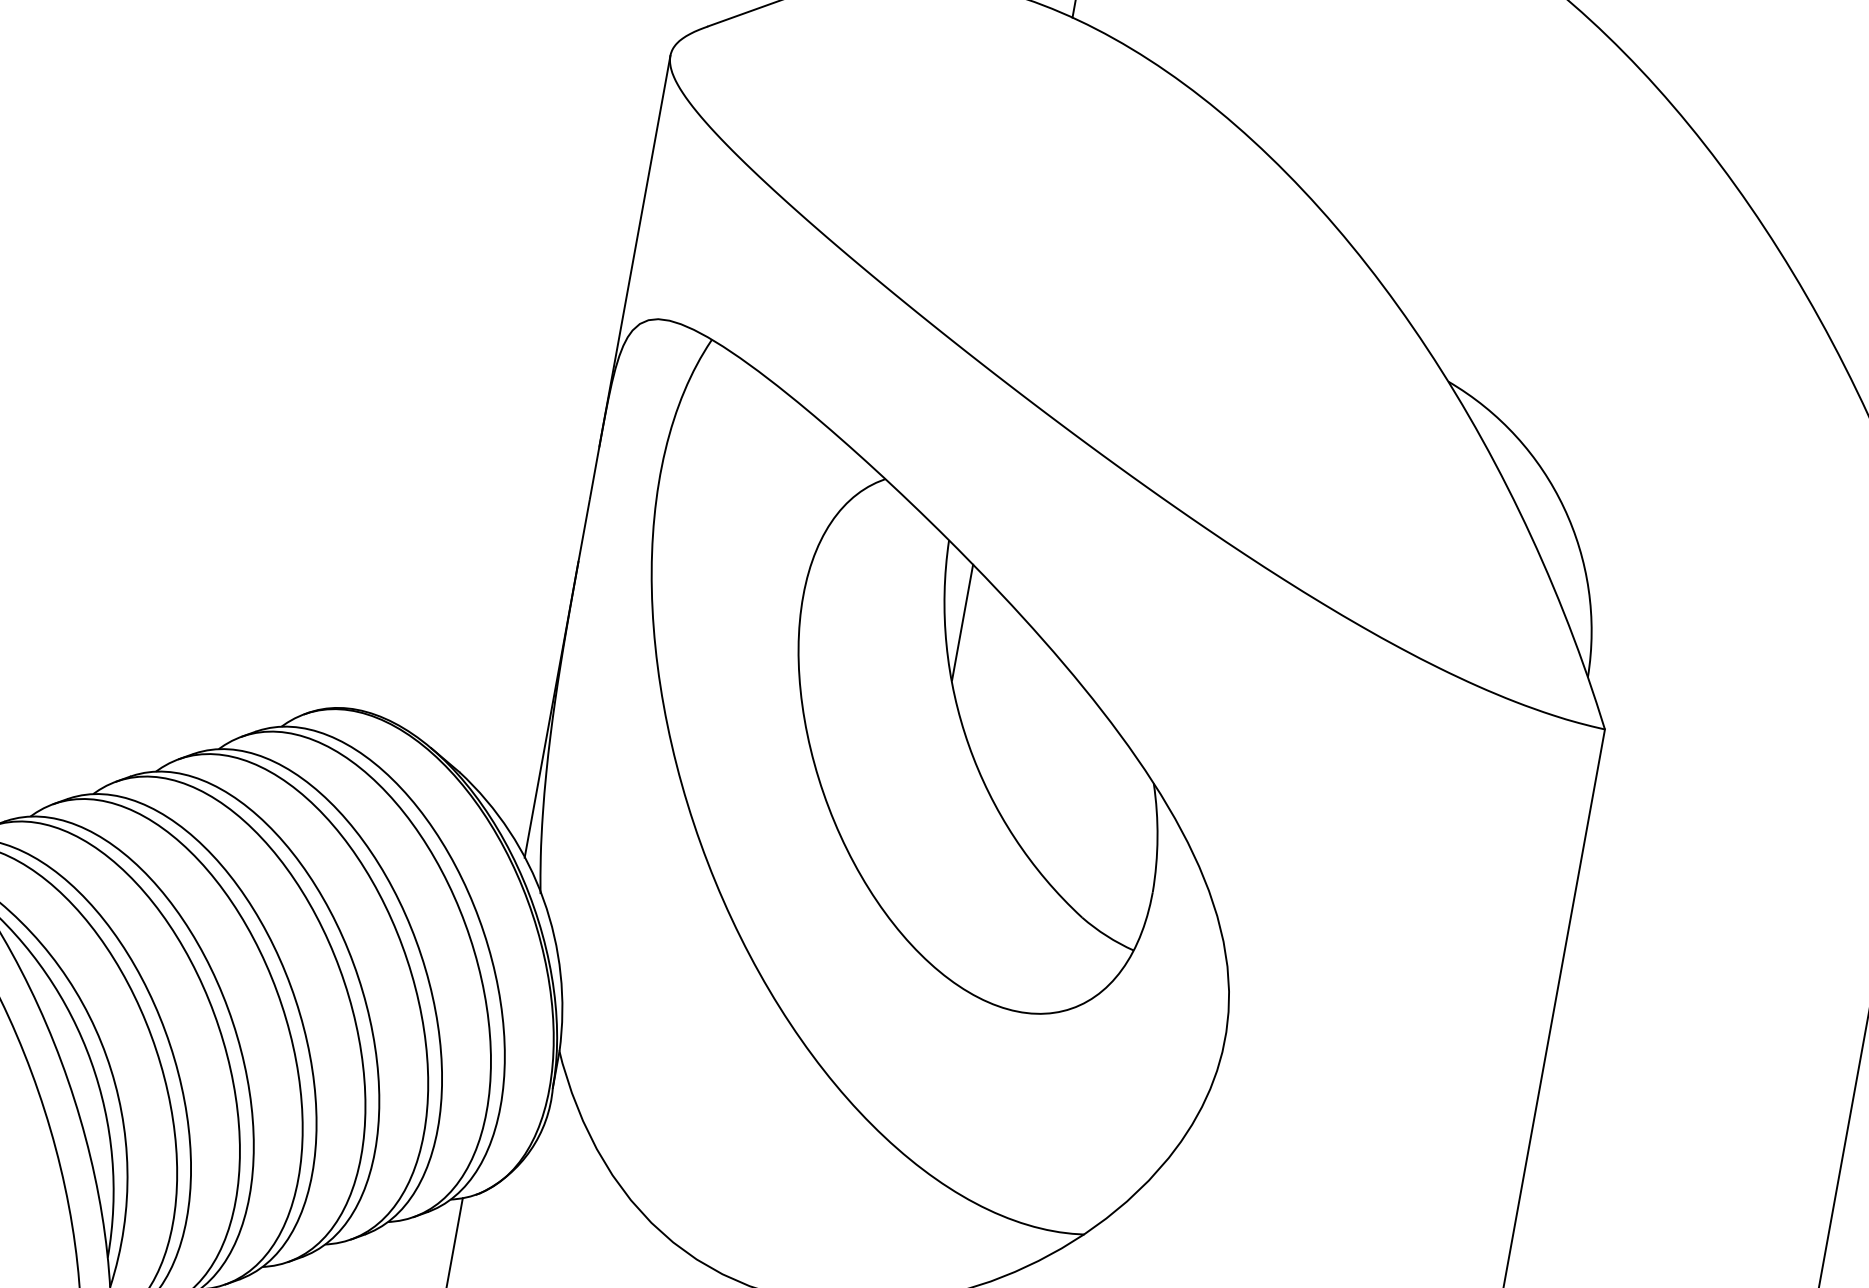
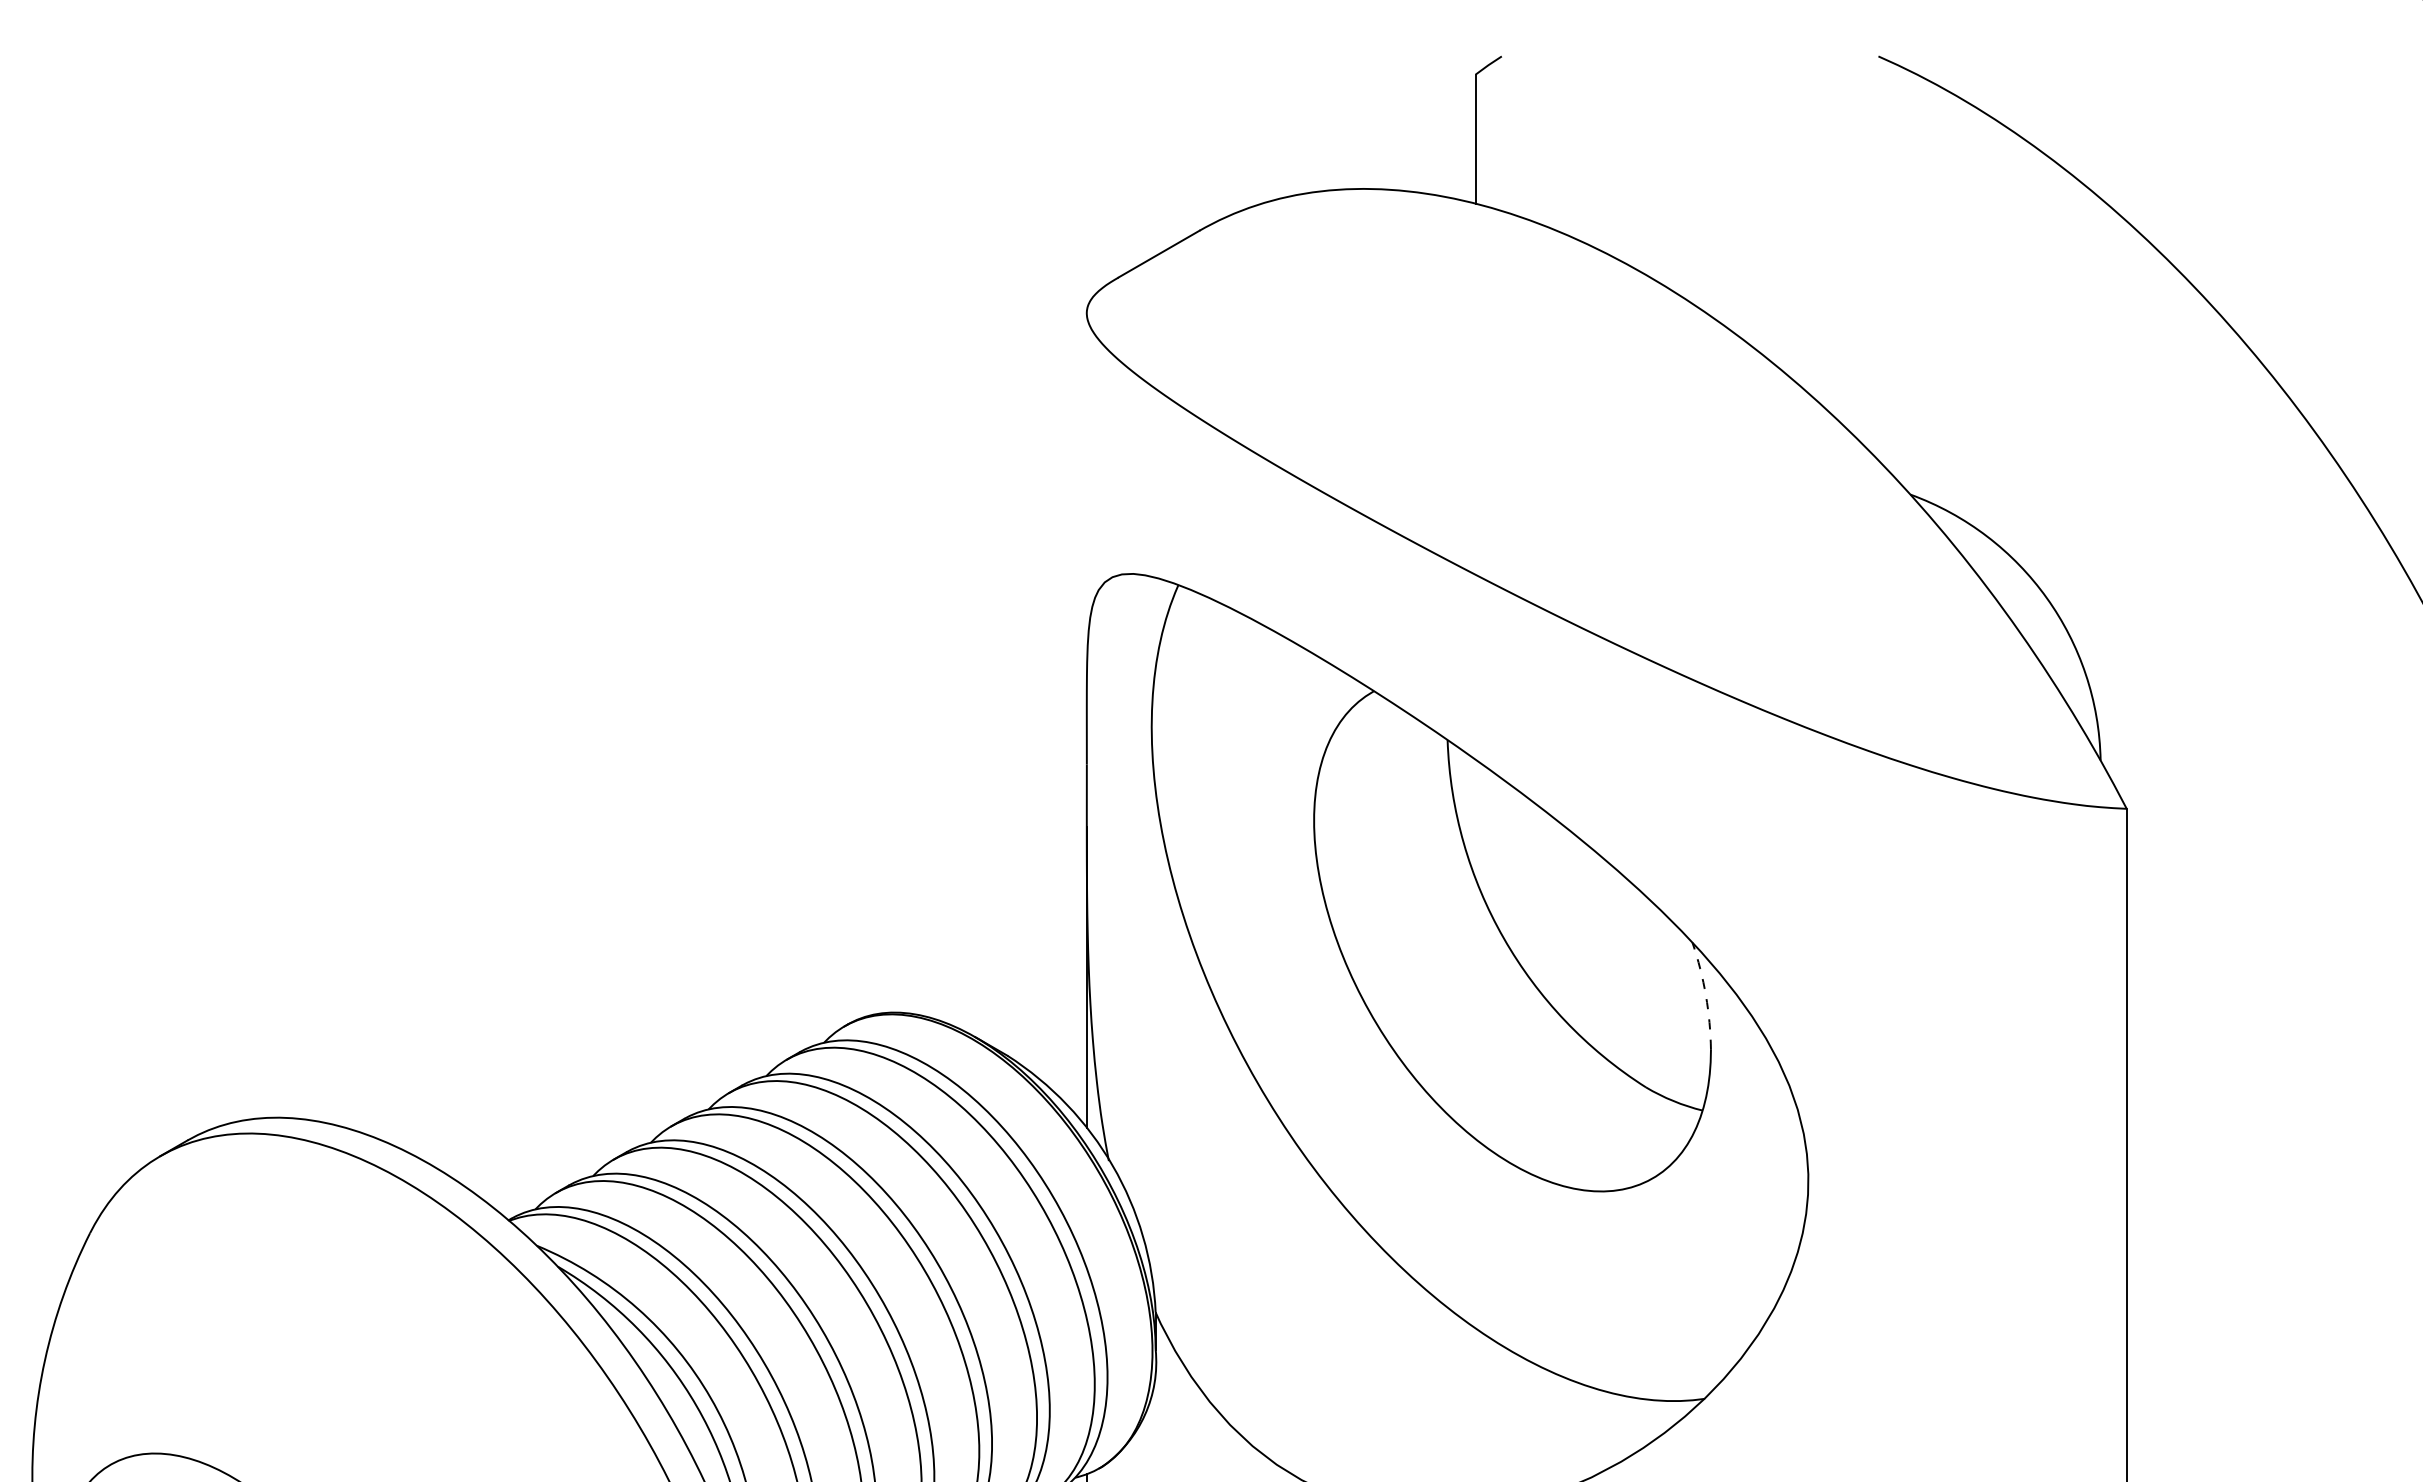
line: (634, 250) -> (1086, 511), removed
line: (962, 622) -> (1475, 818), removed
arc: (1157, 837) -> (1705, 995), solid -> dashed

